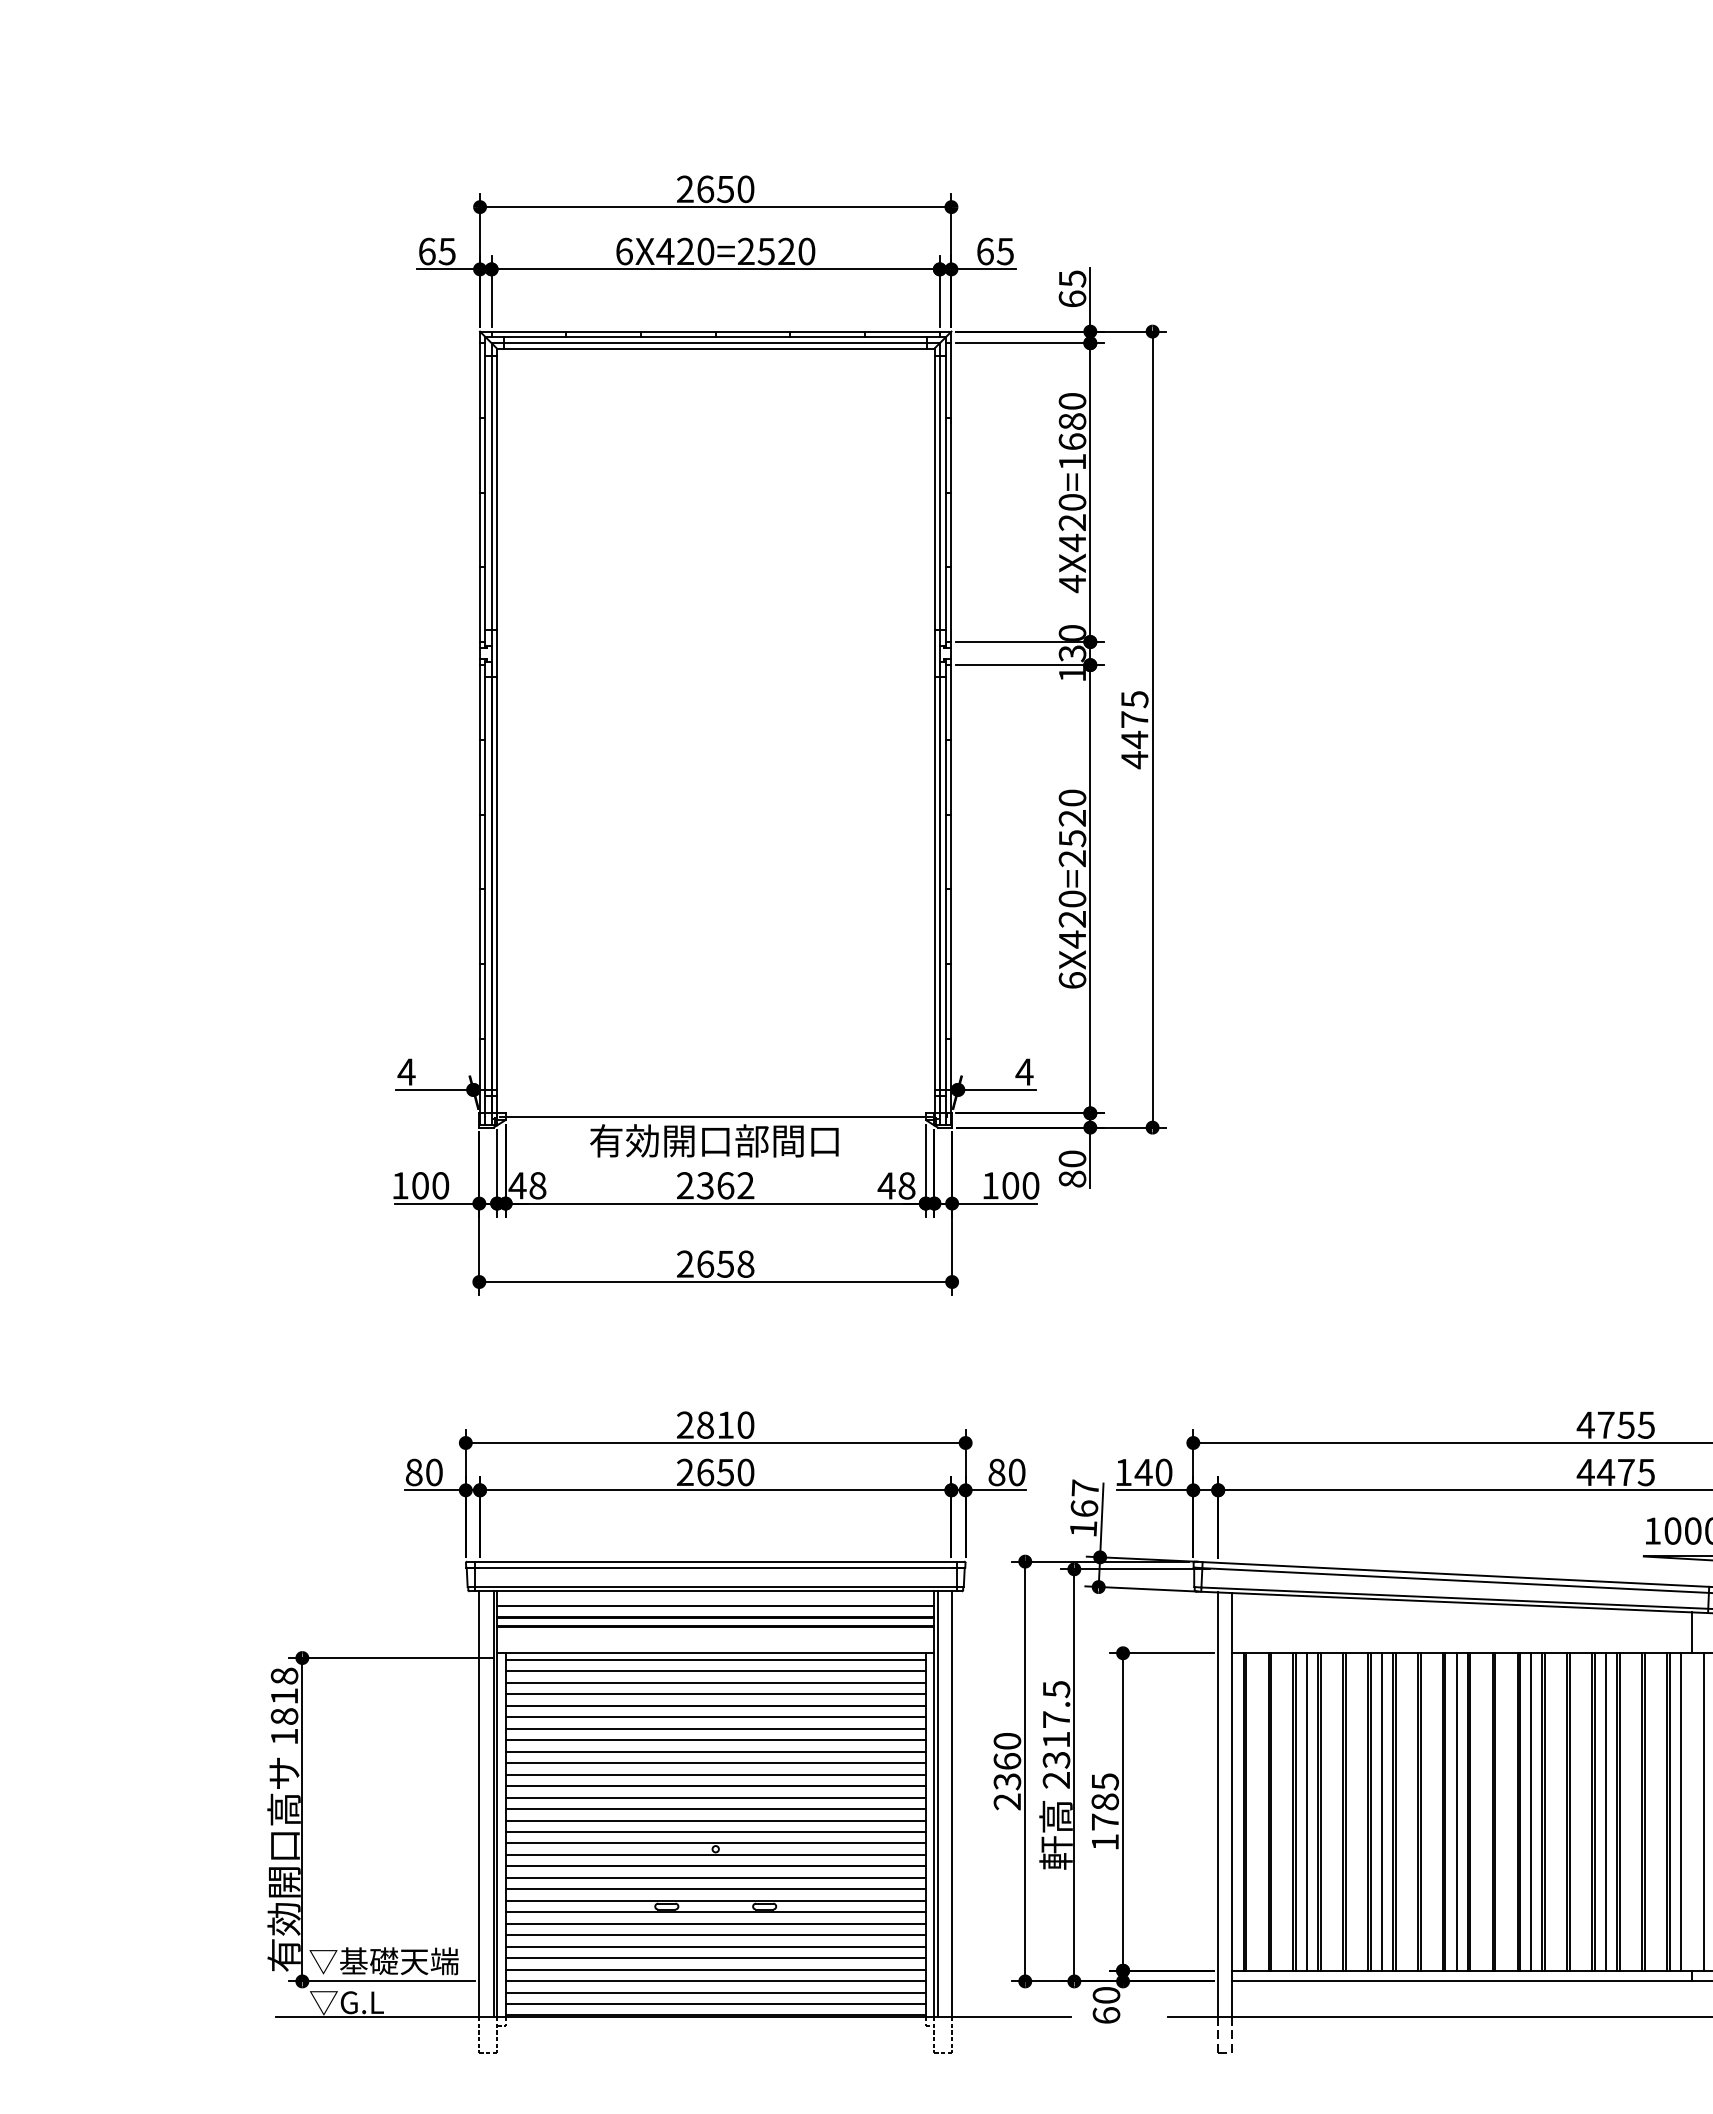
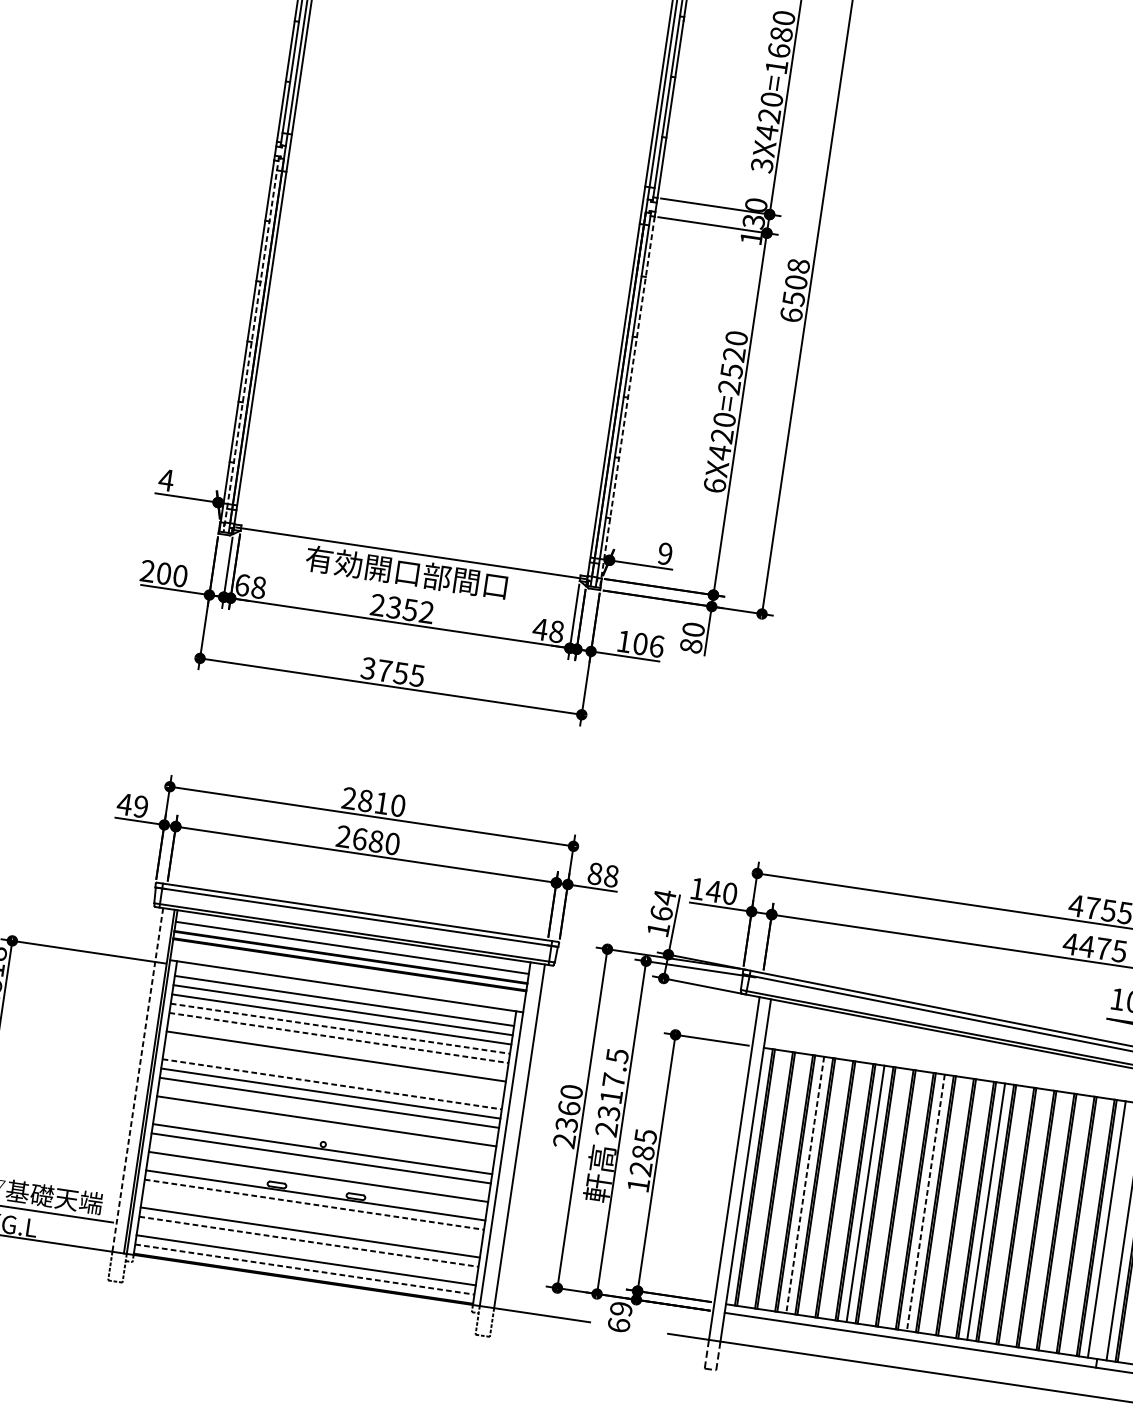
text: (1072, 583) -> (762, 165), 4X420=1680 -> 3X420=1680
text: (1134, 730) -> (794, 291), 4475 -> 6508
line: (485, 892) -> (251, 344), solid -> dashed
line: (951, 895) -> (627, 402), solid -> dashed
text: (1024, 1071) -> (665, 553), 4 -> 9
text: (400, 1185) -> (147, 571), 100 -> 200
text: (517, 1185) -> (242, 585), 48 -> 68
text: (725, 1185) -> (410, 609), 2362 -> 2352
text: (1030, 1185) -> (656, 646), 100 -> 106
text: (715, 1263) -> (392, 671), 2658 -> 3755
text: (423, 1472) -> (132, 805), 80 -> 49
text: (725, 1472) -> (376, 841), 2650 -> 2680
text: (1016, 1472) -> (611, 876), 80 -> 88
text: (1084, 1488) -> (664, 897), 167 -> 164
line: (715, 1659) -> (345, 991), removed
line: (716, 1705) -> (341, 1028), solid -> dashed
line: (716, 1717) -> (339, 1038), solid -> dashed
line: (715, 1728) -> (337, 1047), removed
line: (715, 1751) -> (334, 1065), removed
line: (715, 1763) -> (333, 1075), removed
line: (716, 1774) -> (332, 1084), solid -> dashed
line: (479, 1804) -> (137, 1080), solid -> dashed
line: (937, 1804) -> (507, 1134), removed
line: (715, 1809) -> (327, 1112), removed
line: (1606, 1811) -> (1046, 1220), removed
line: (1307, 1812) -> (805, 1185), solid -> dashed
line: (1456, 1812) -> (925, 1203), solid -> dashed
text: (1104, 1821) -> (640, 1168), 1785 -> 1285
line: (715, 1832) -> (325, 1130), removed
line: (715, 1843) -> (323, 1139), removed
line: (715, 1877) -> (319, 1167), removed
line: (715, 1900) -> (317, 1185), removed
line: (716, 1923) -> (315, 1204), solid -> dashed
line: (715, 1935) -> (312, 1214), removed
line: (715, 1946) -> (311, 1223), removed
line: (716, 1969) -> (309, 1241), solid -> dashed
line: (715, 1981) -> (307, 1251), removed
text: (1106, 1995) -> (621, 1309), 60 -> 69
line: (716, 2004) -> (305, 1269), solid -> dashed

